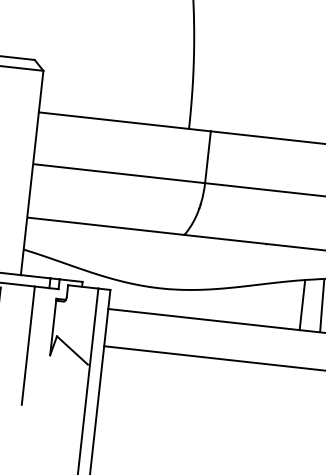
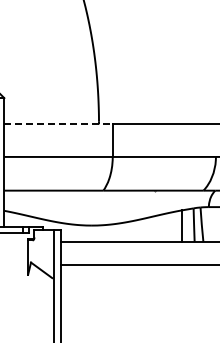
line: (126, 122) -> (59, 124), solid -> dashed
line: (27, 345) -> (13, 270), removed

